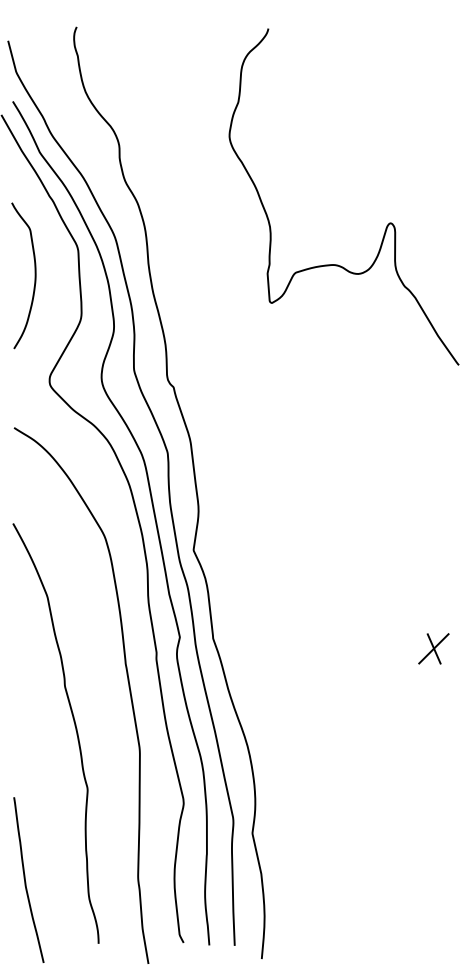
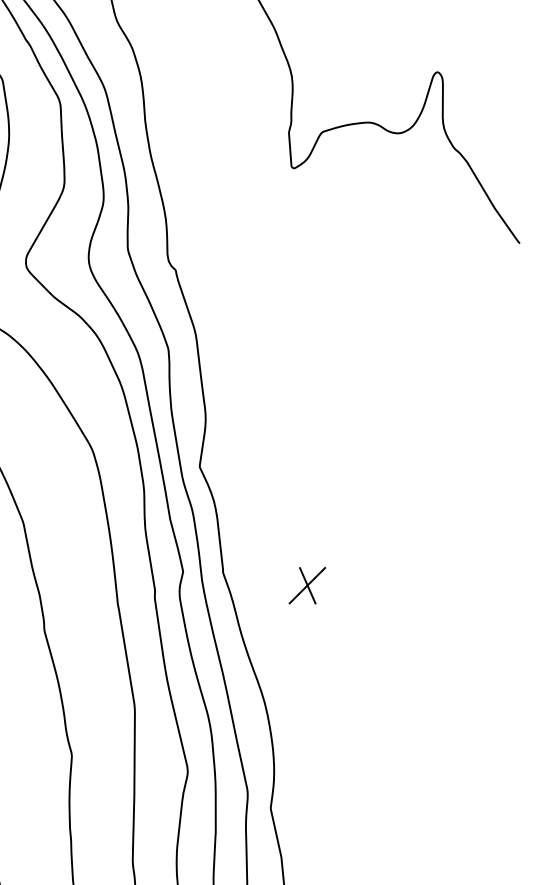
part: (433, 648) -> (306, 585), moved

